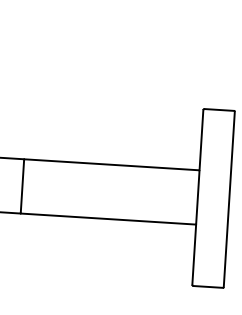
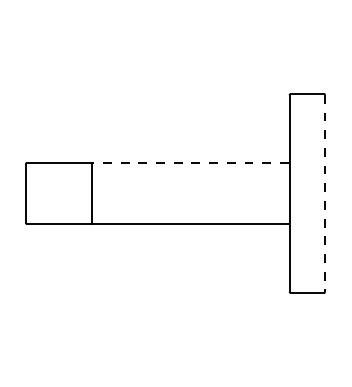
line: (112, 164) -> (191, 162), solid -> dashed
line: (229, 199) -> (325, 193), solid -> dashed

